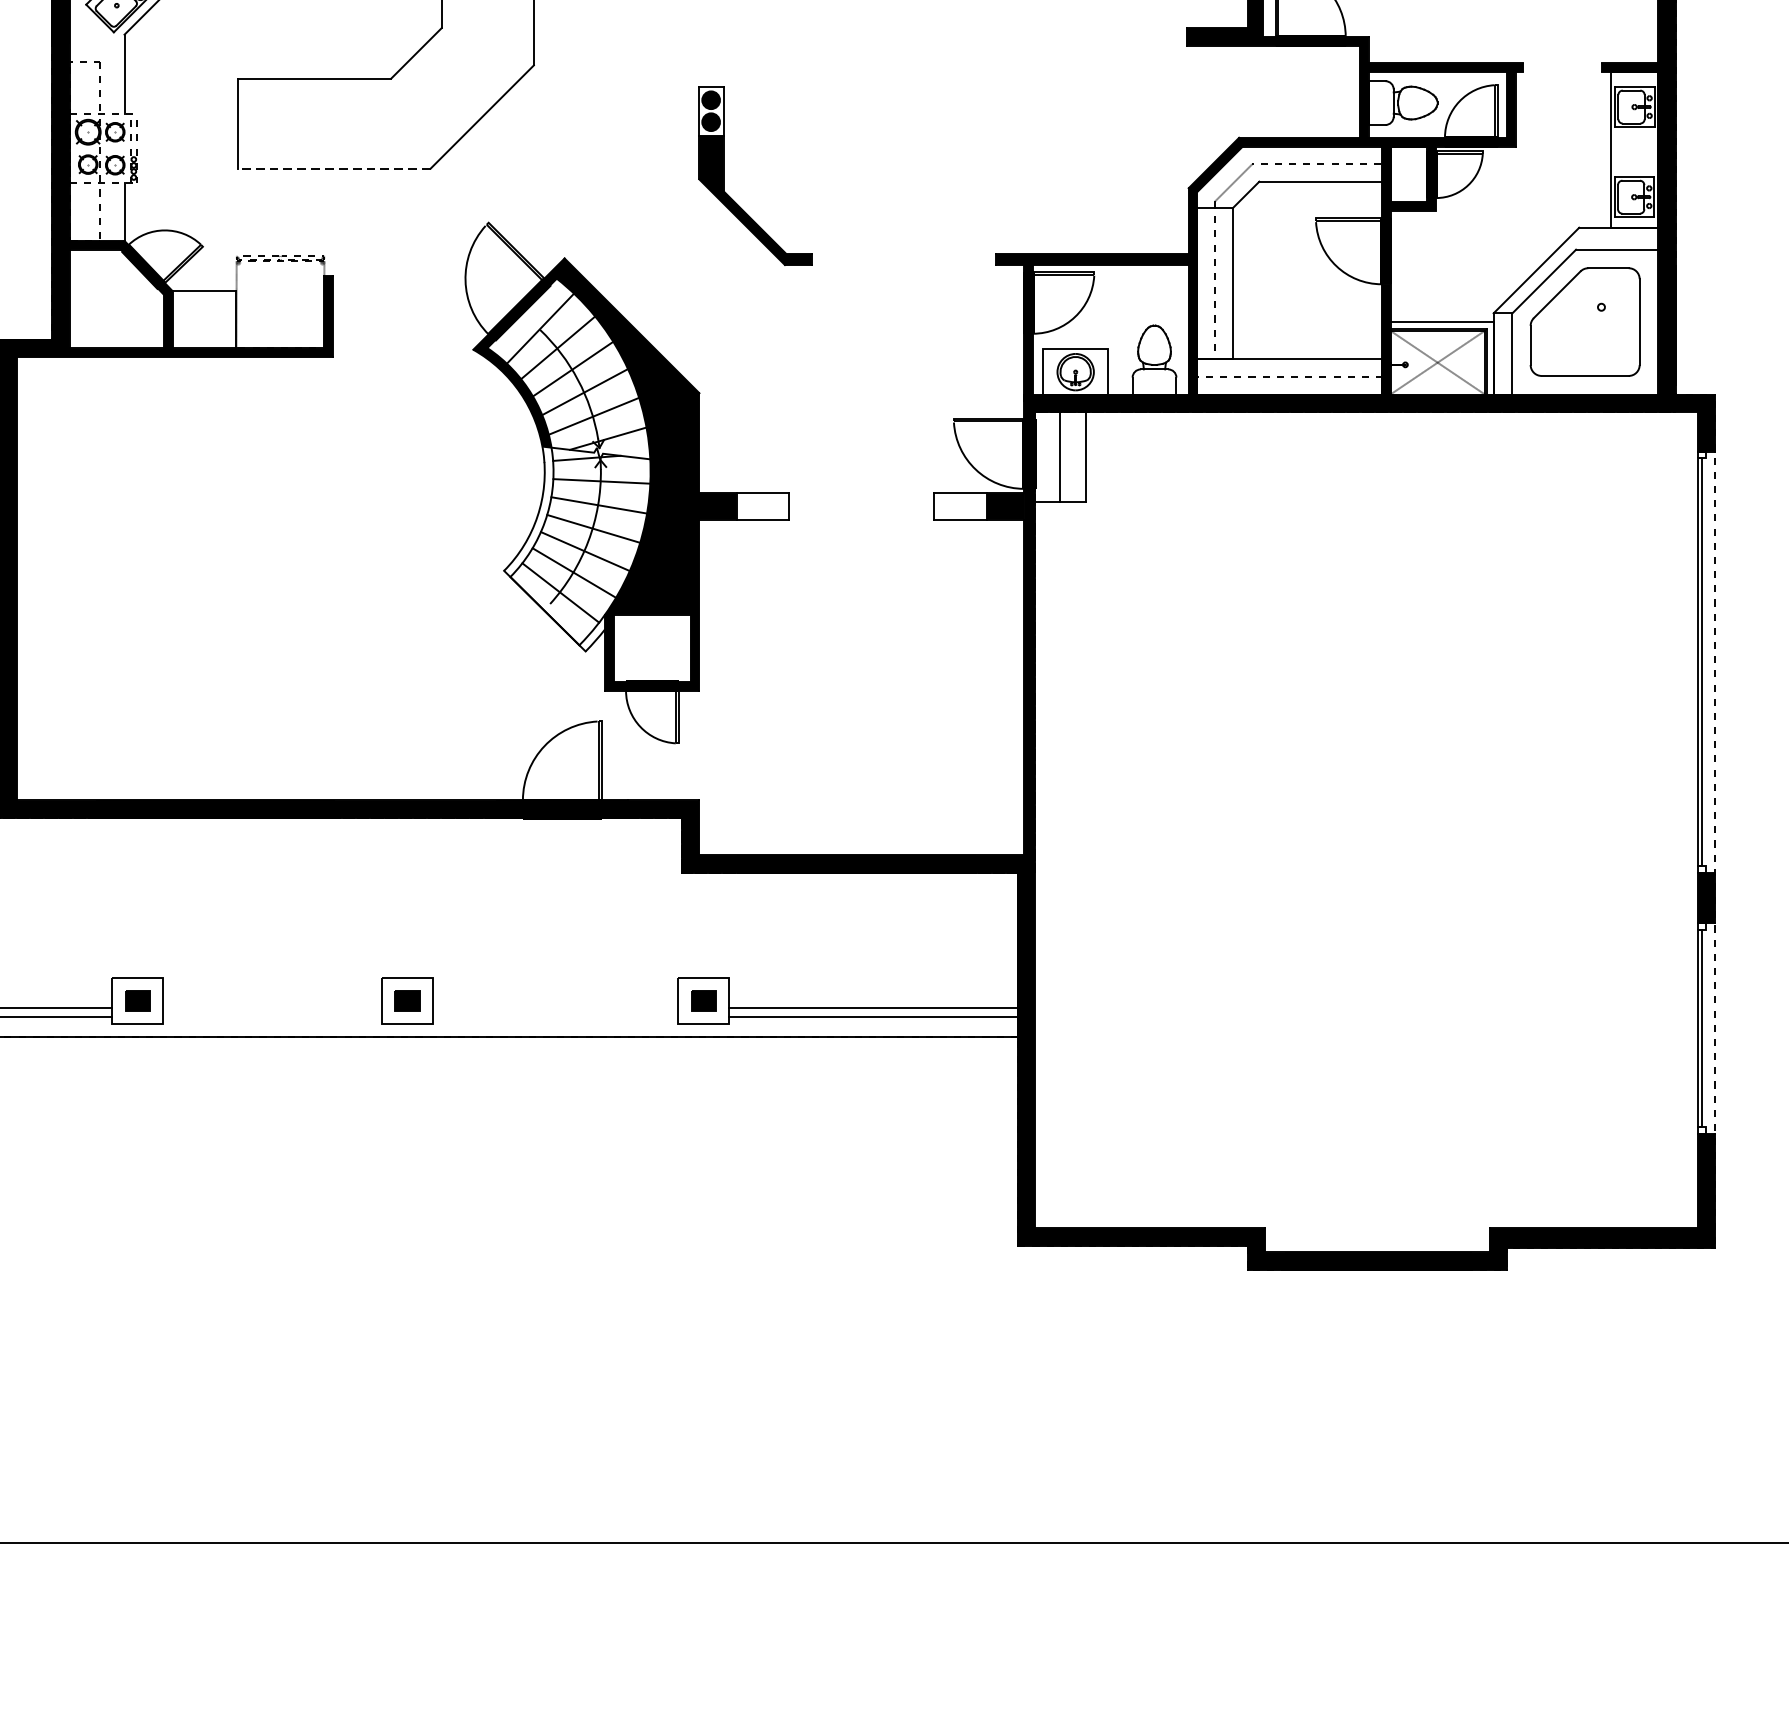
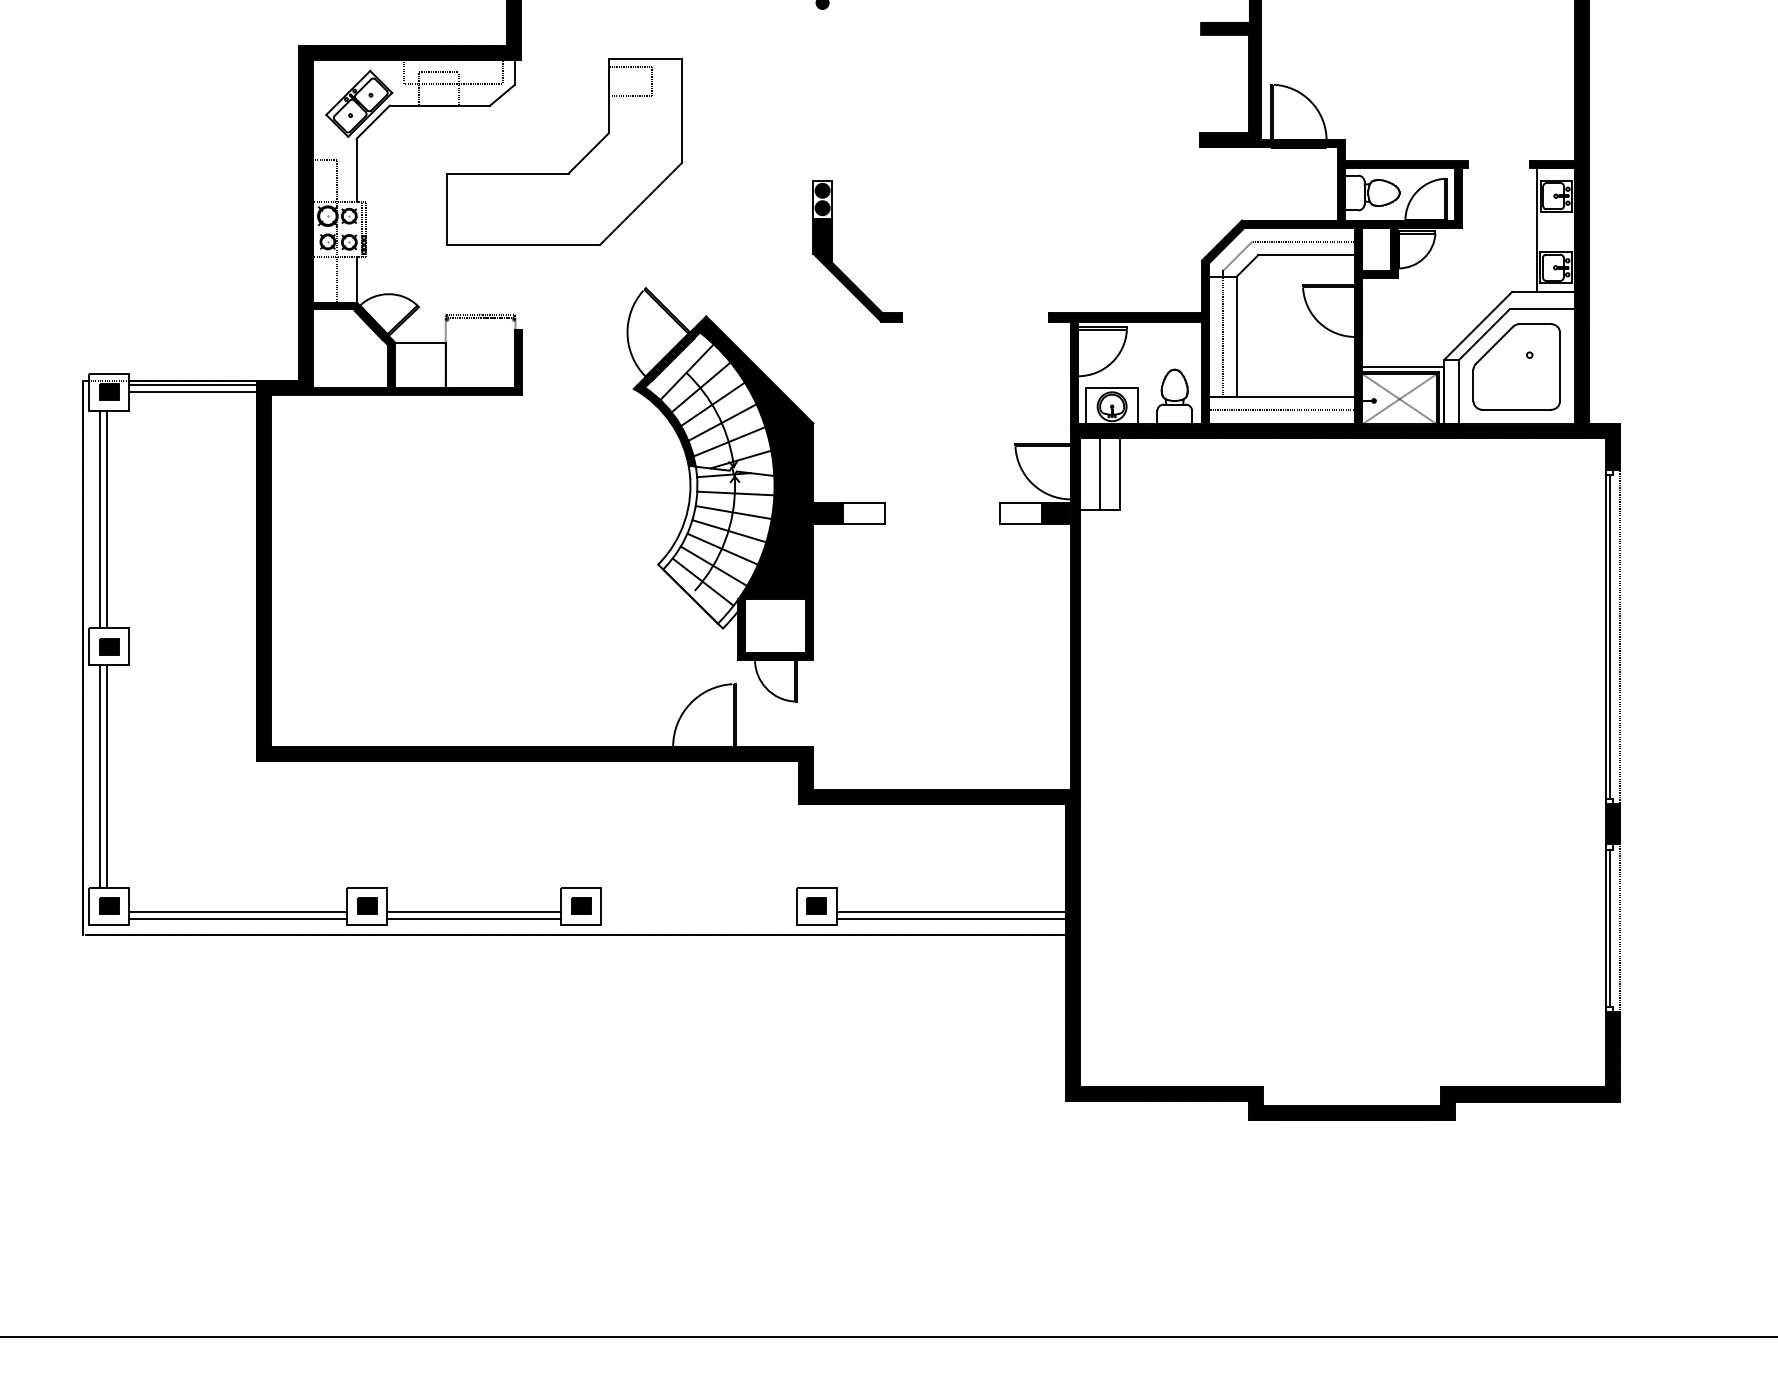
line: (334, 169) -> (523, 245), dashed -> solid
line: (272, 1007) -> (474, 911), added
line: (272, 1016) -> (474, 918), added

